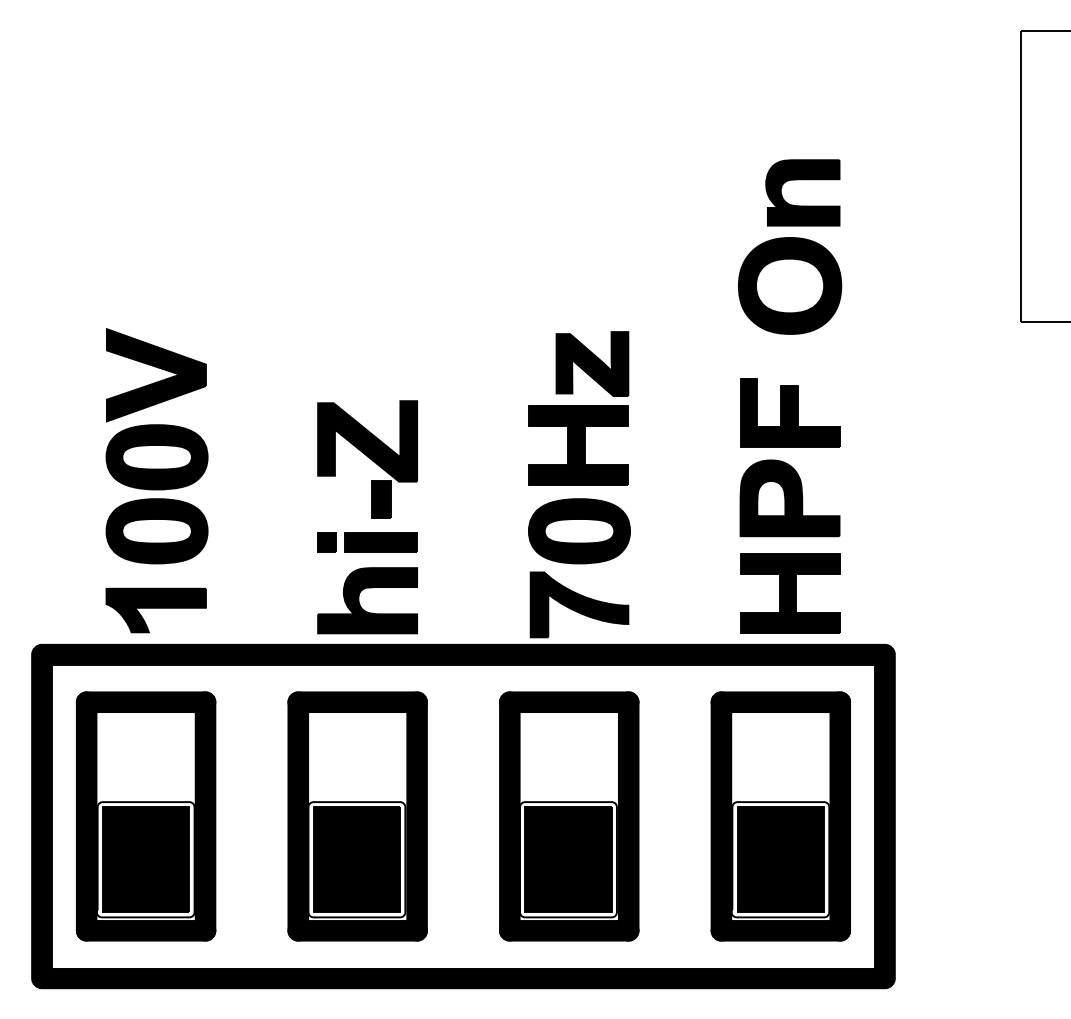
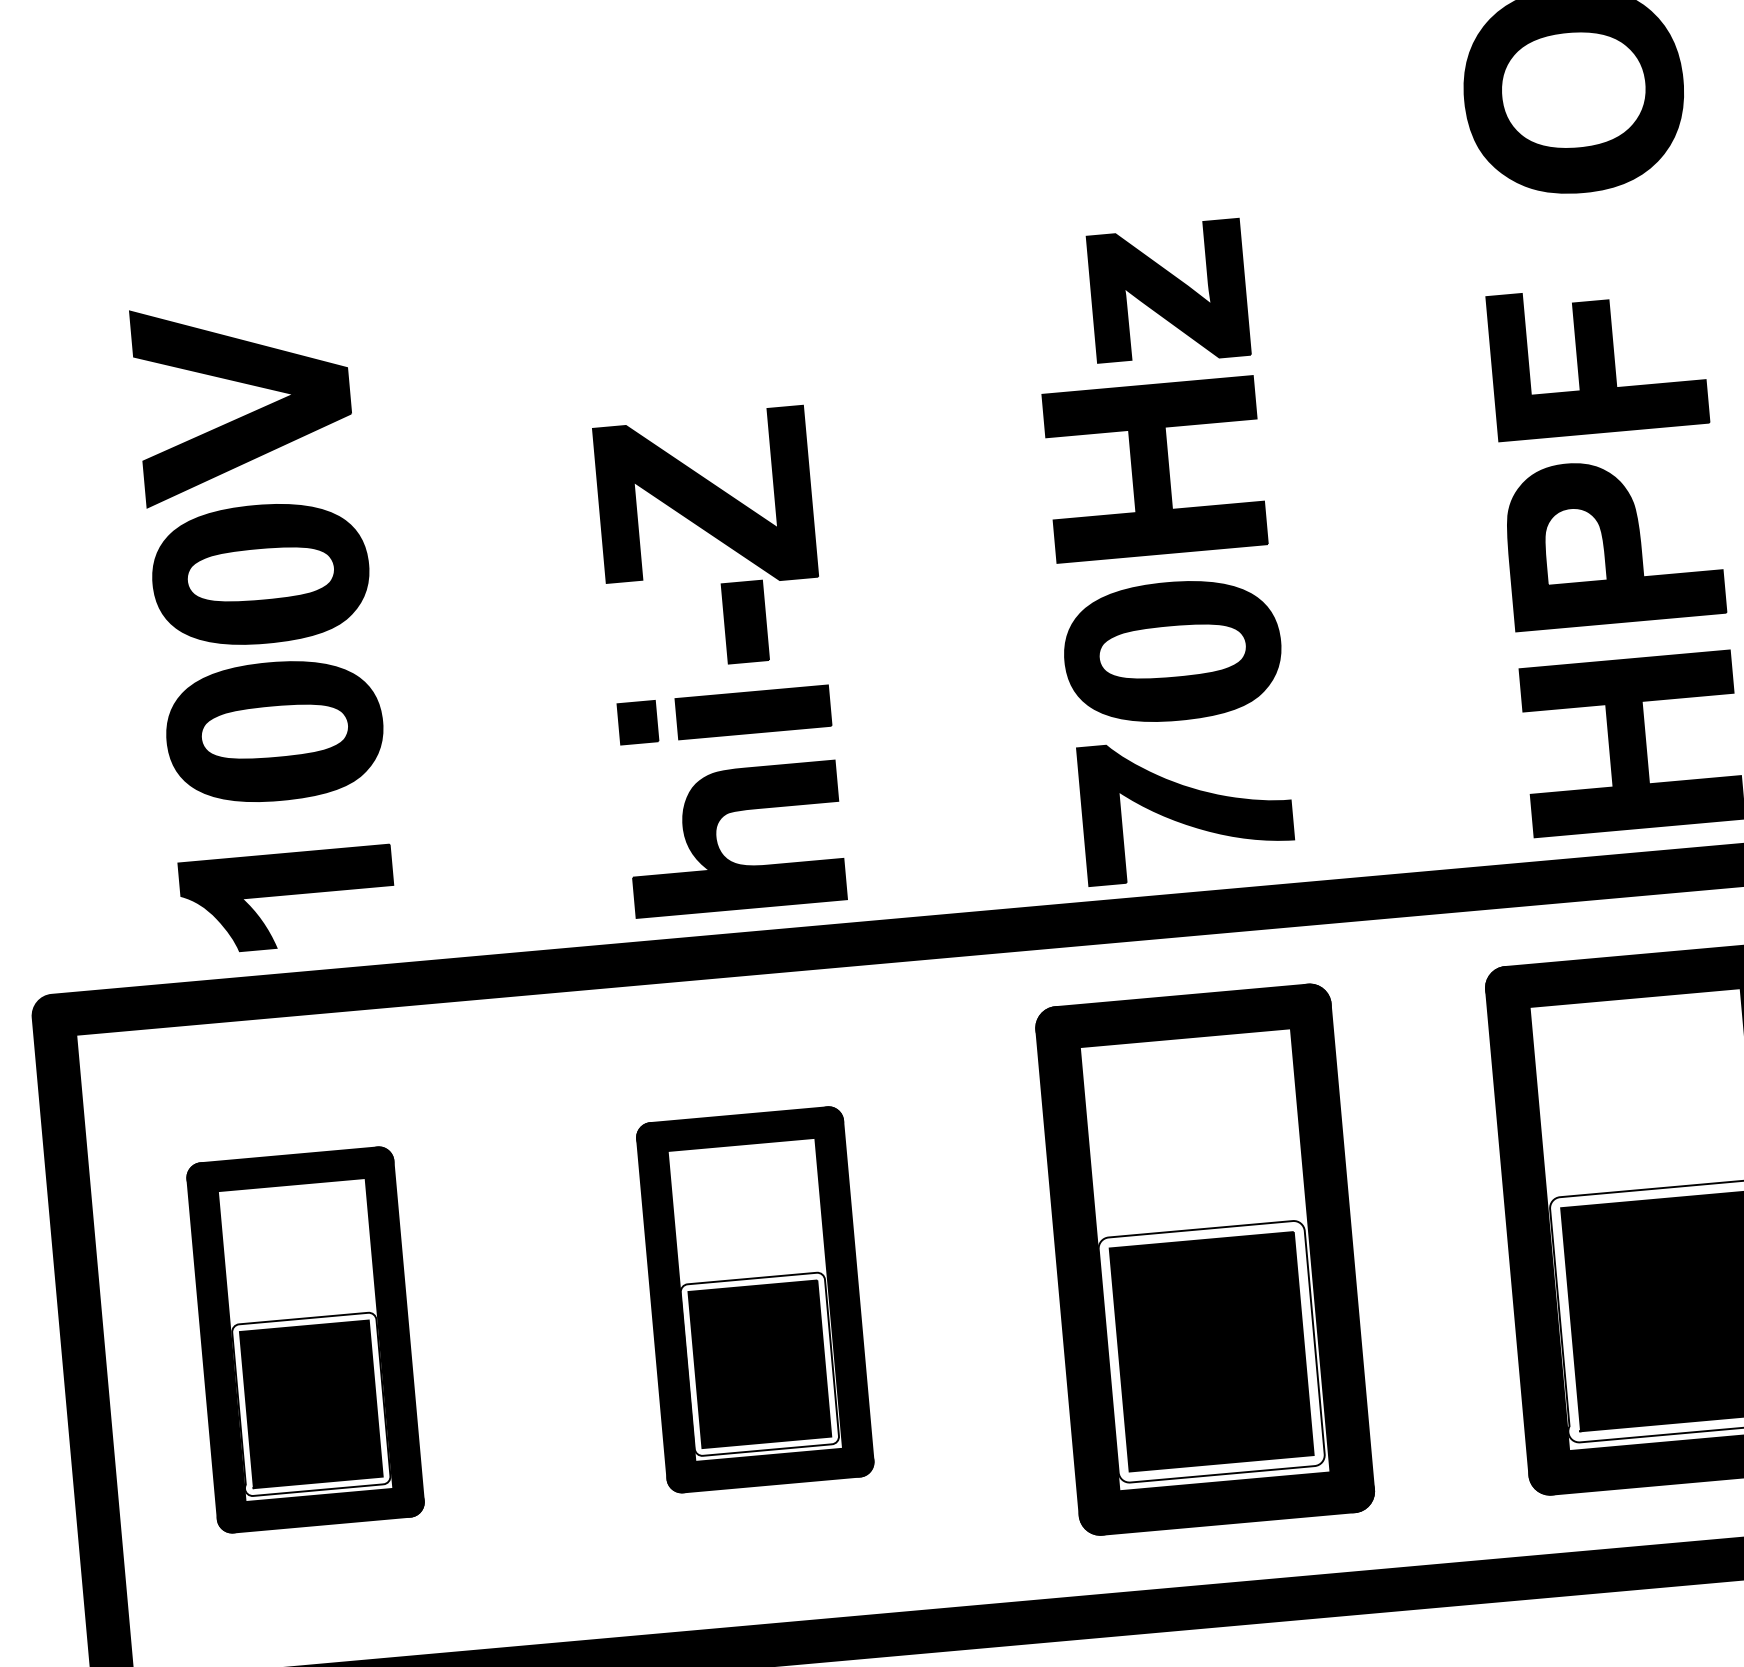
part: (145, 816) -> (304, 1340), size x0.7
part: (357, 816) -> (755, 1299), size x0.7

